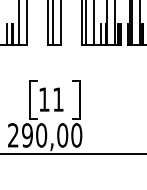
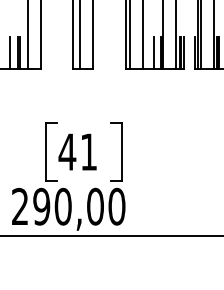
text: (44, 99) -> (67, 151), 11 -> 41

